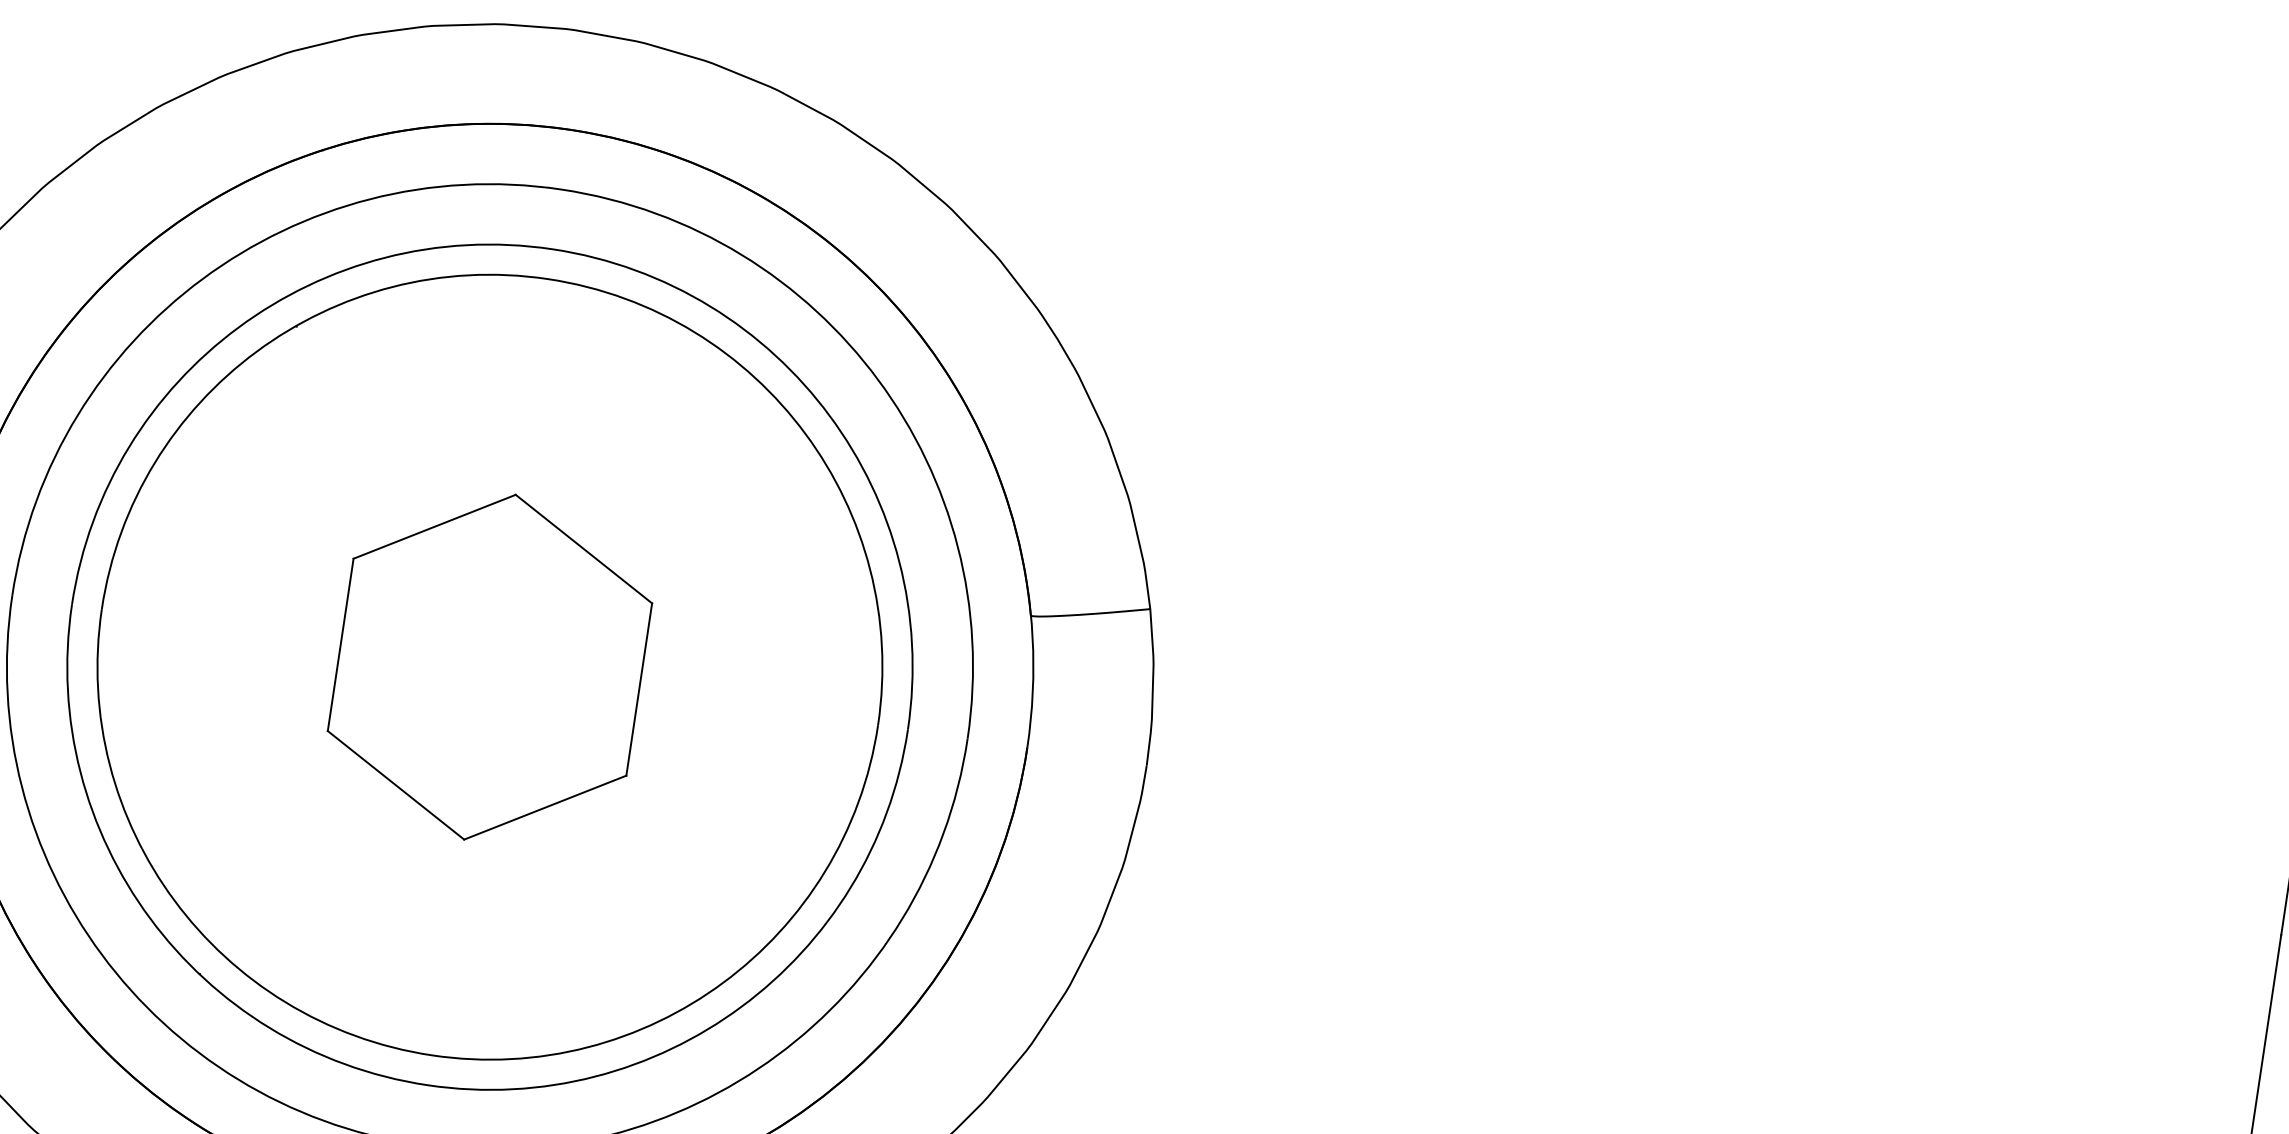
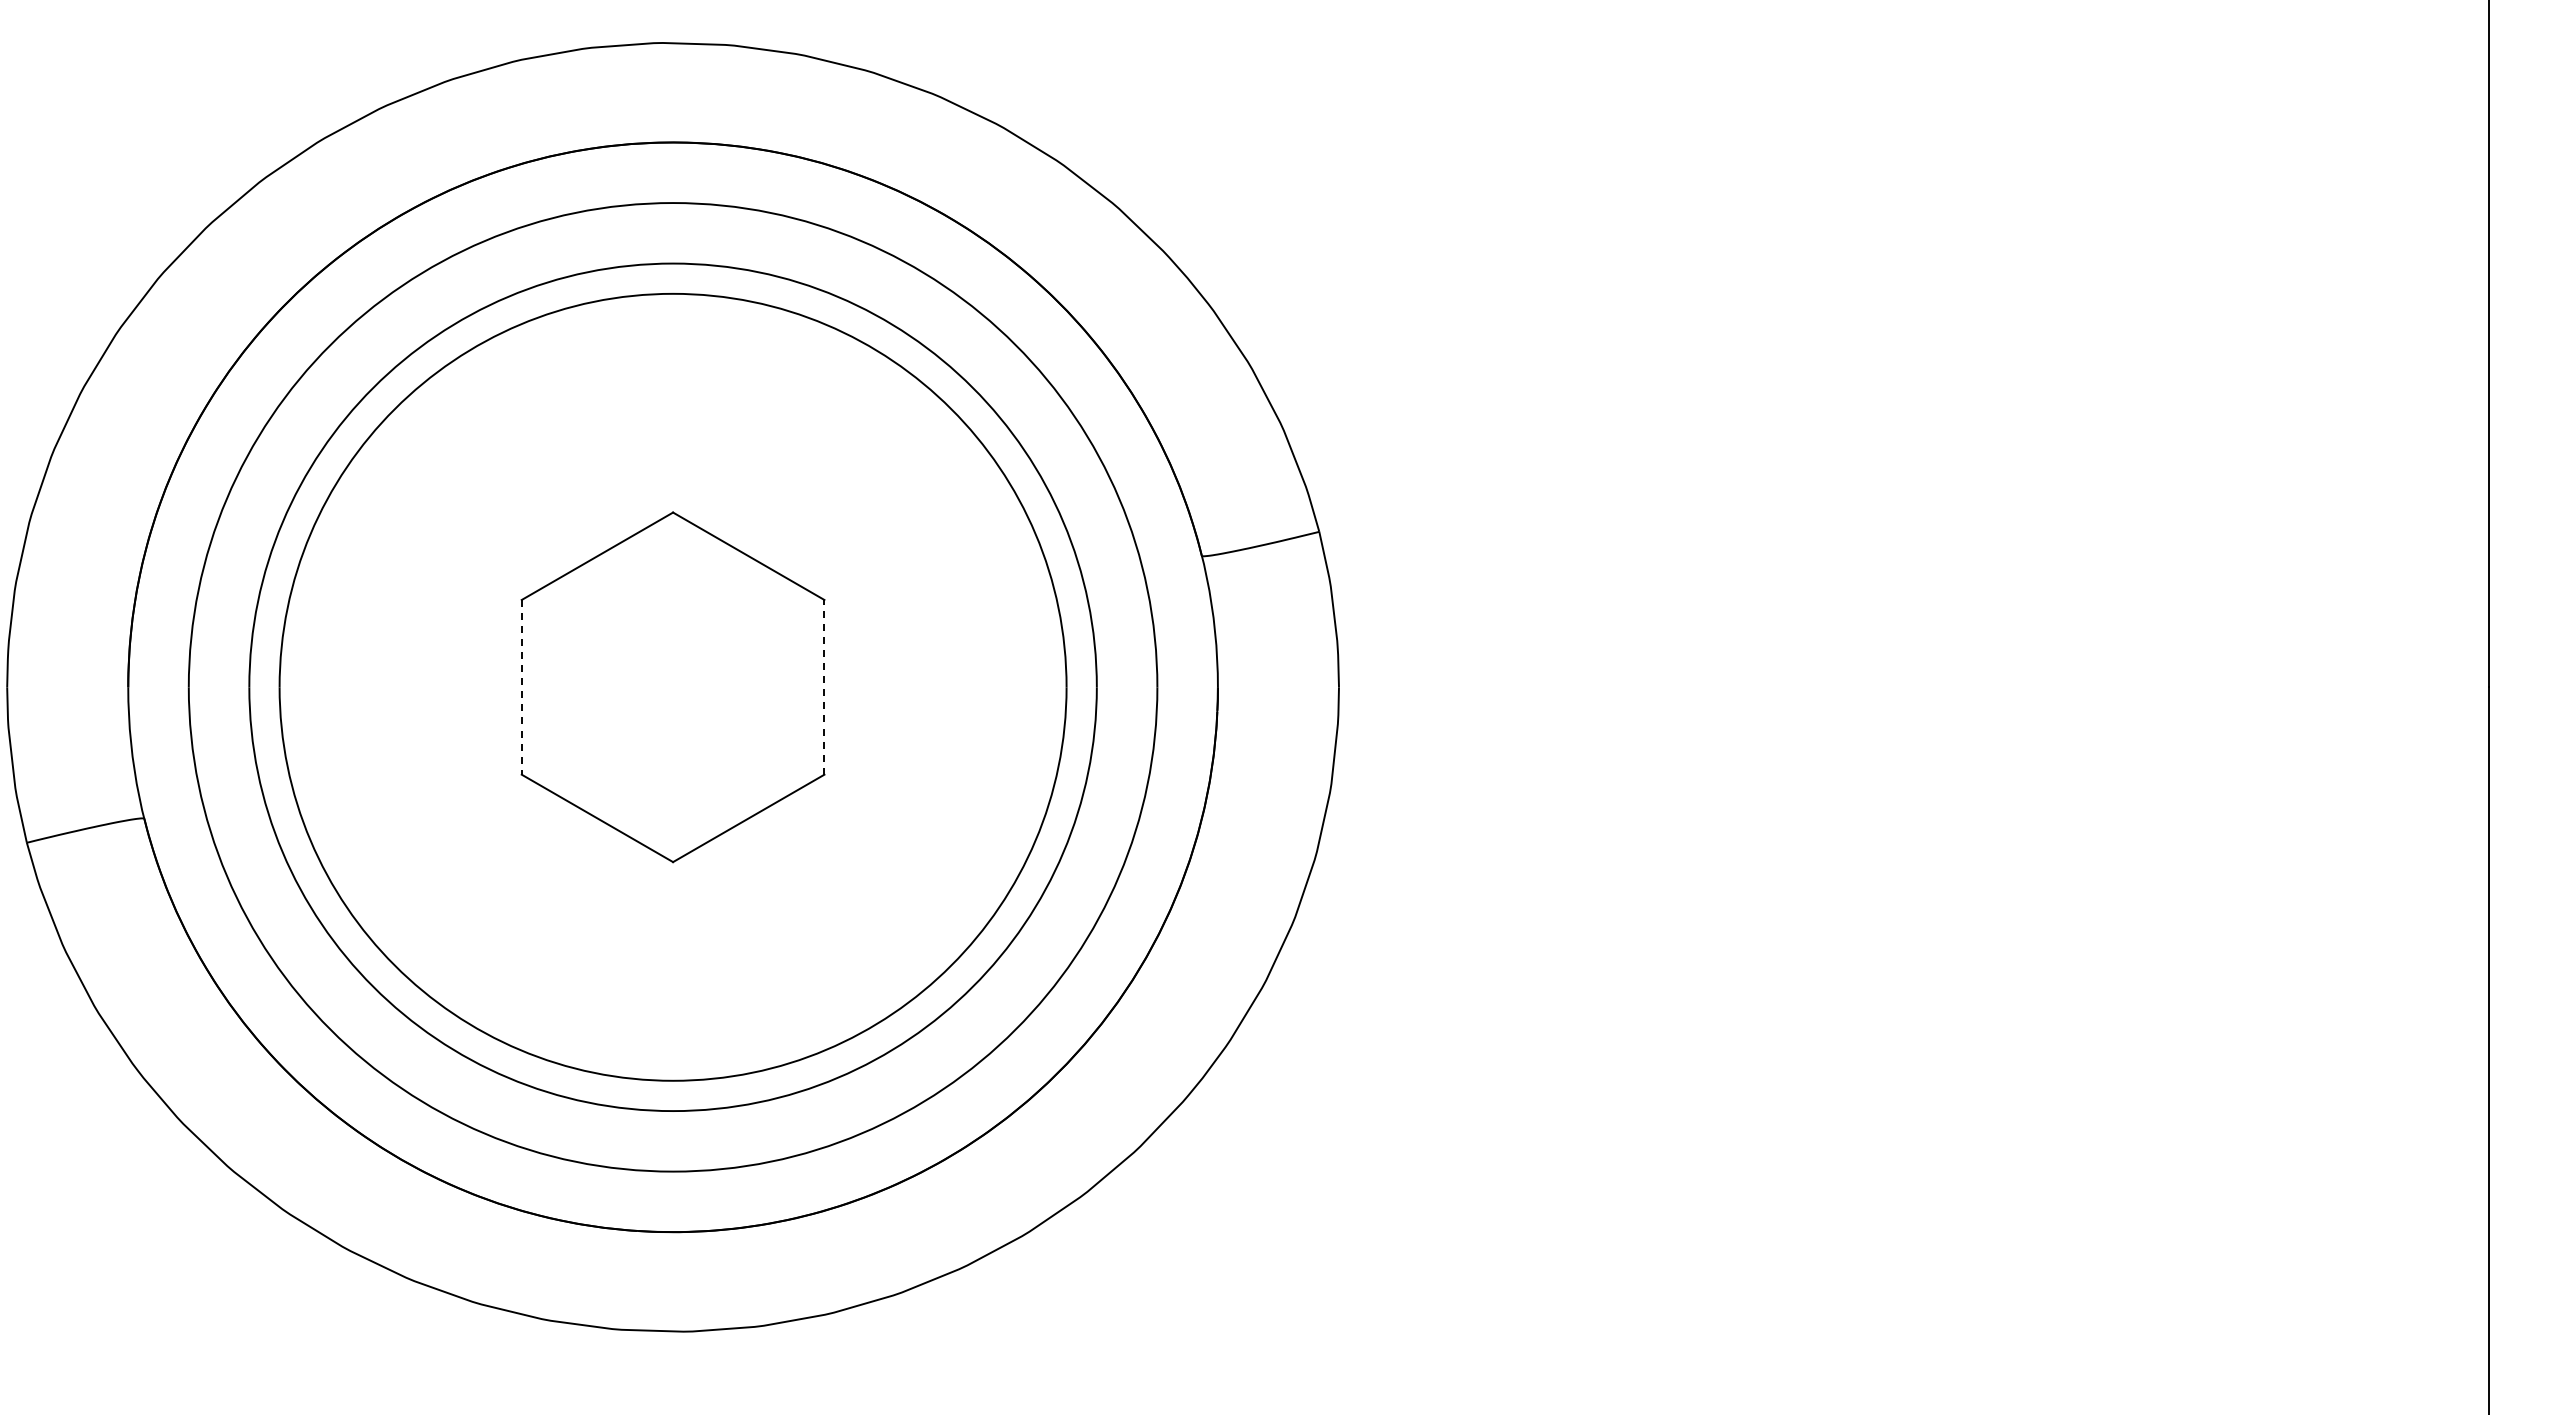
line: (340, 645) -> (521, 687), solid -> dashed
line: (639, 688) -> (824, 686), solid -> dashed

